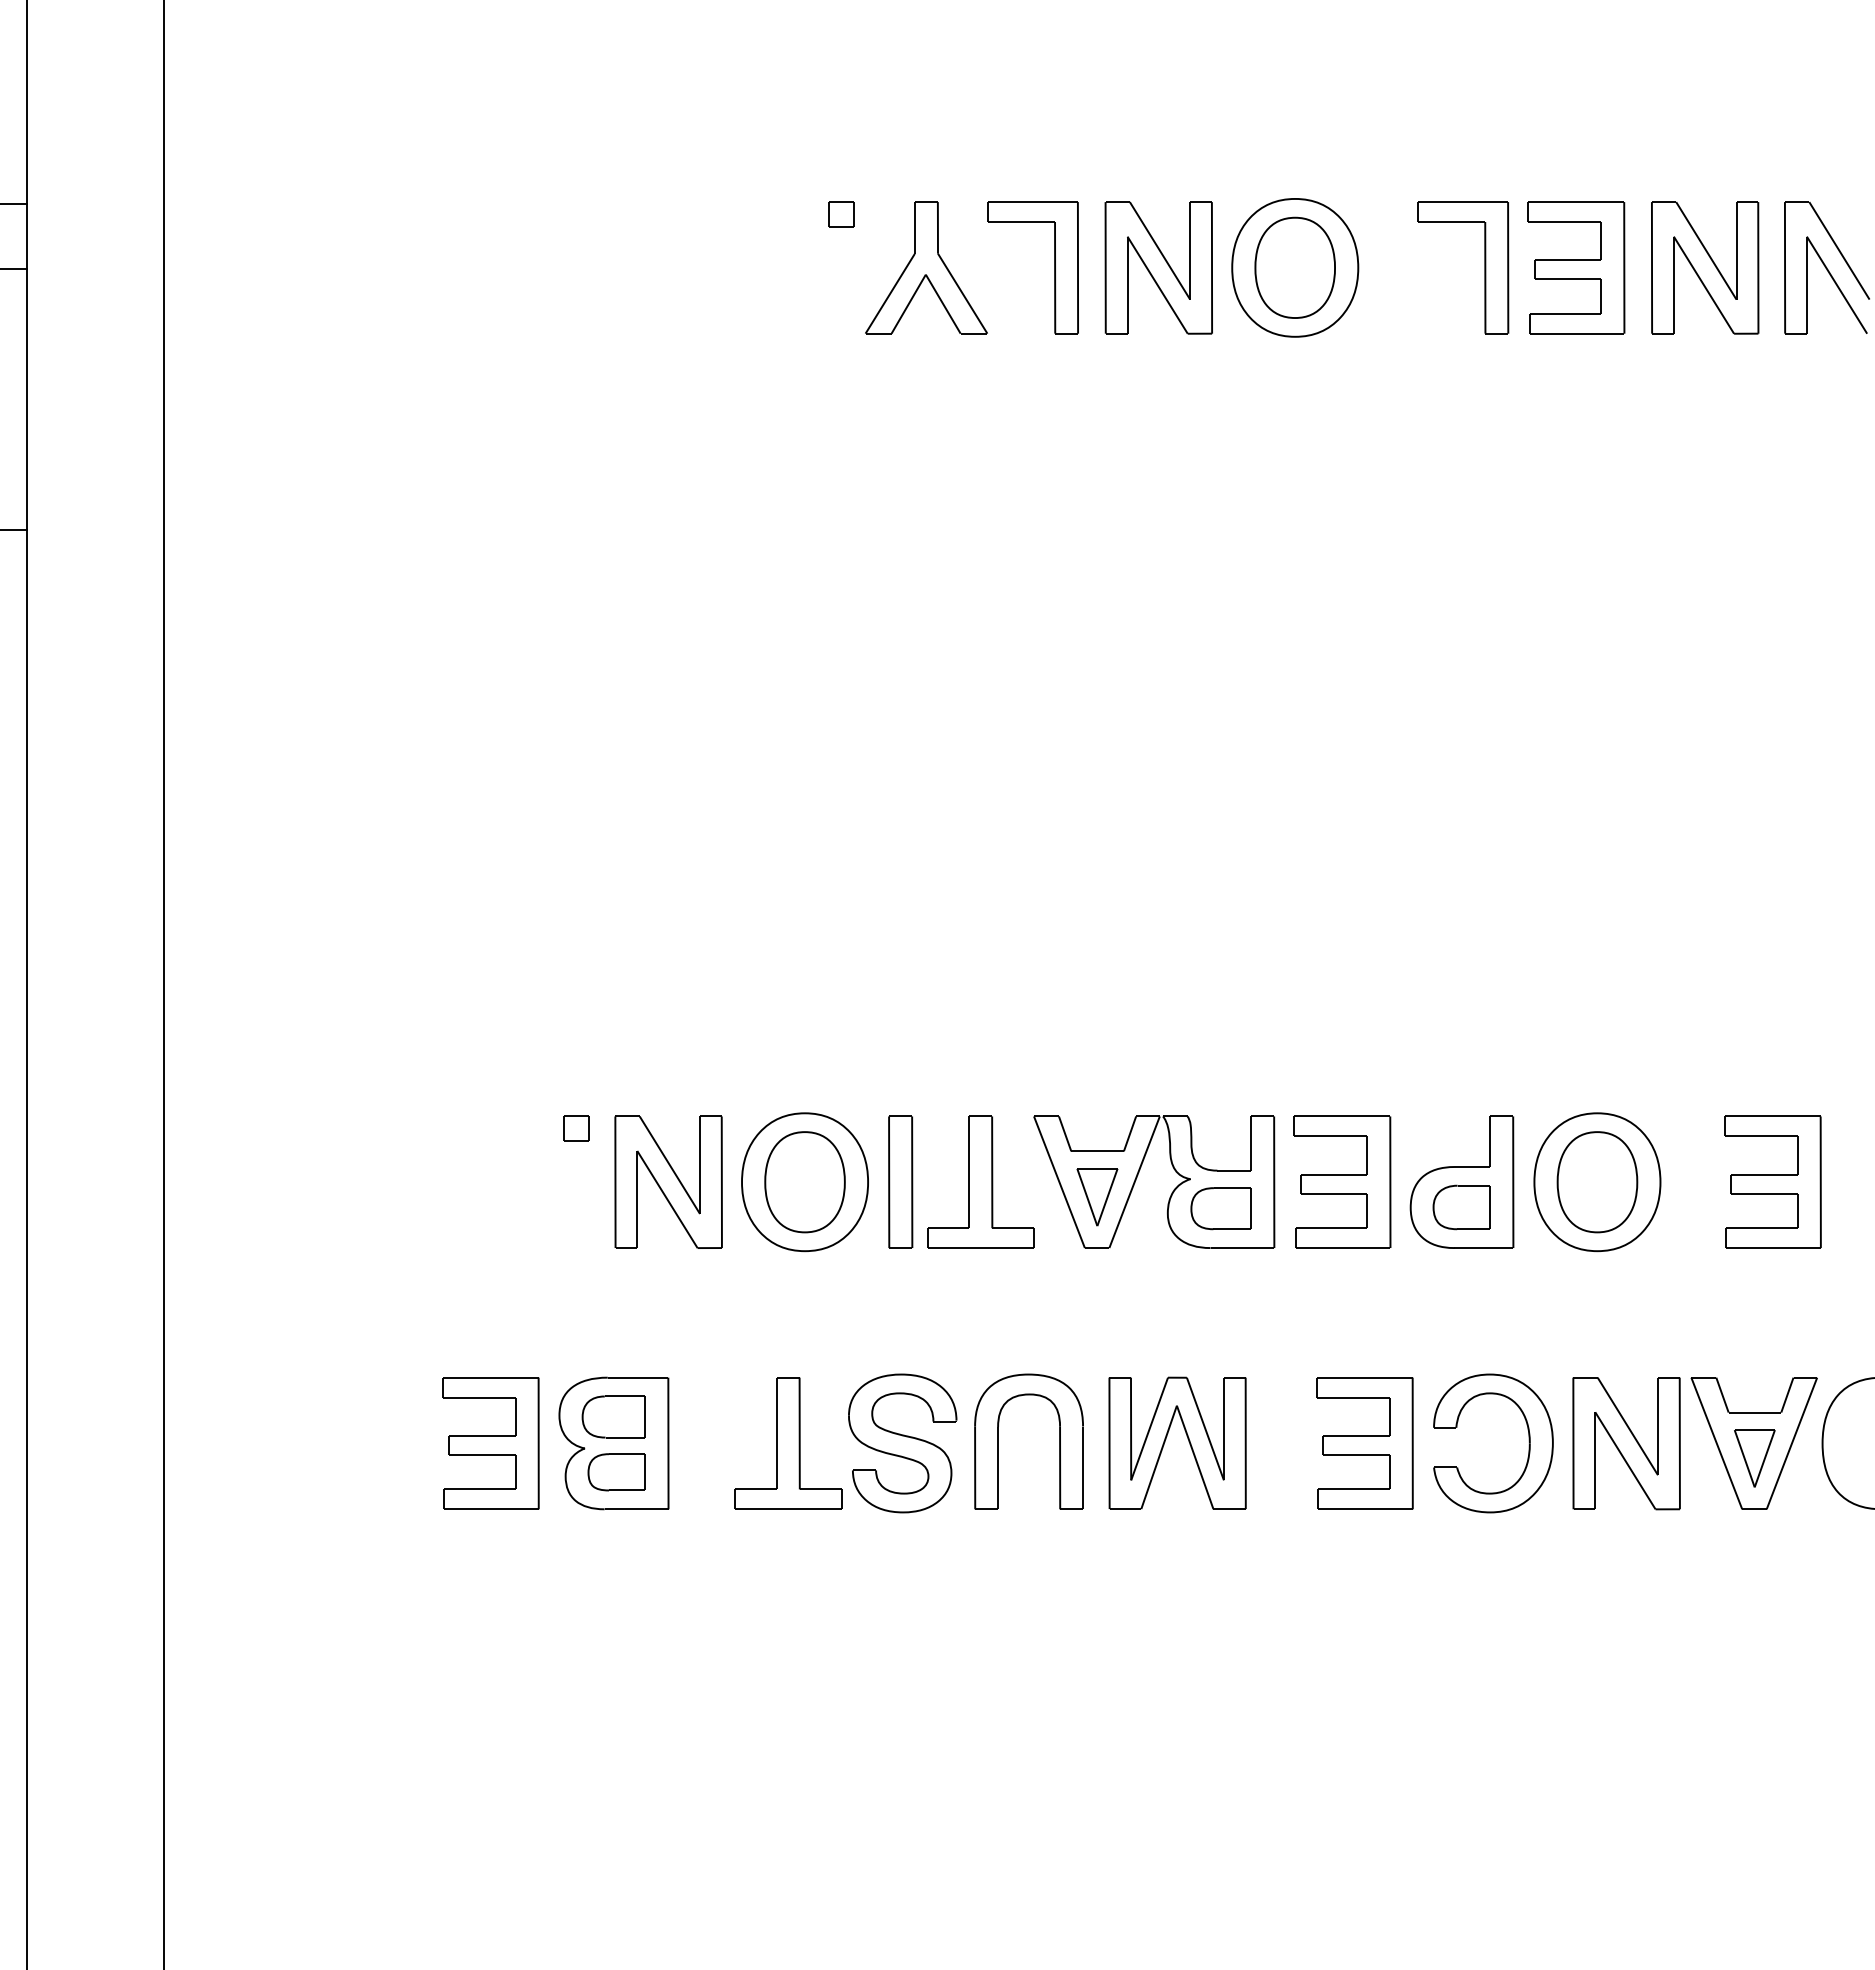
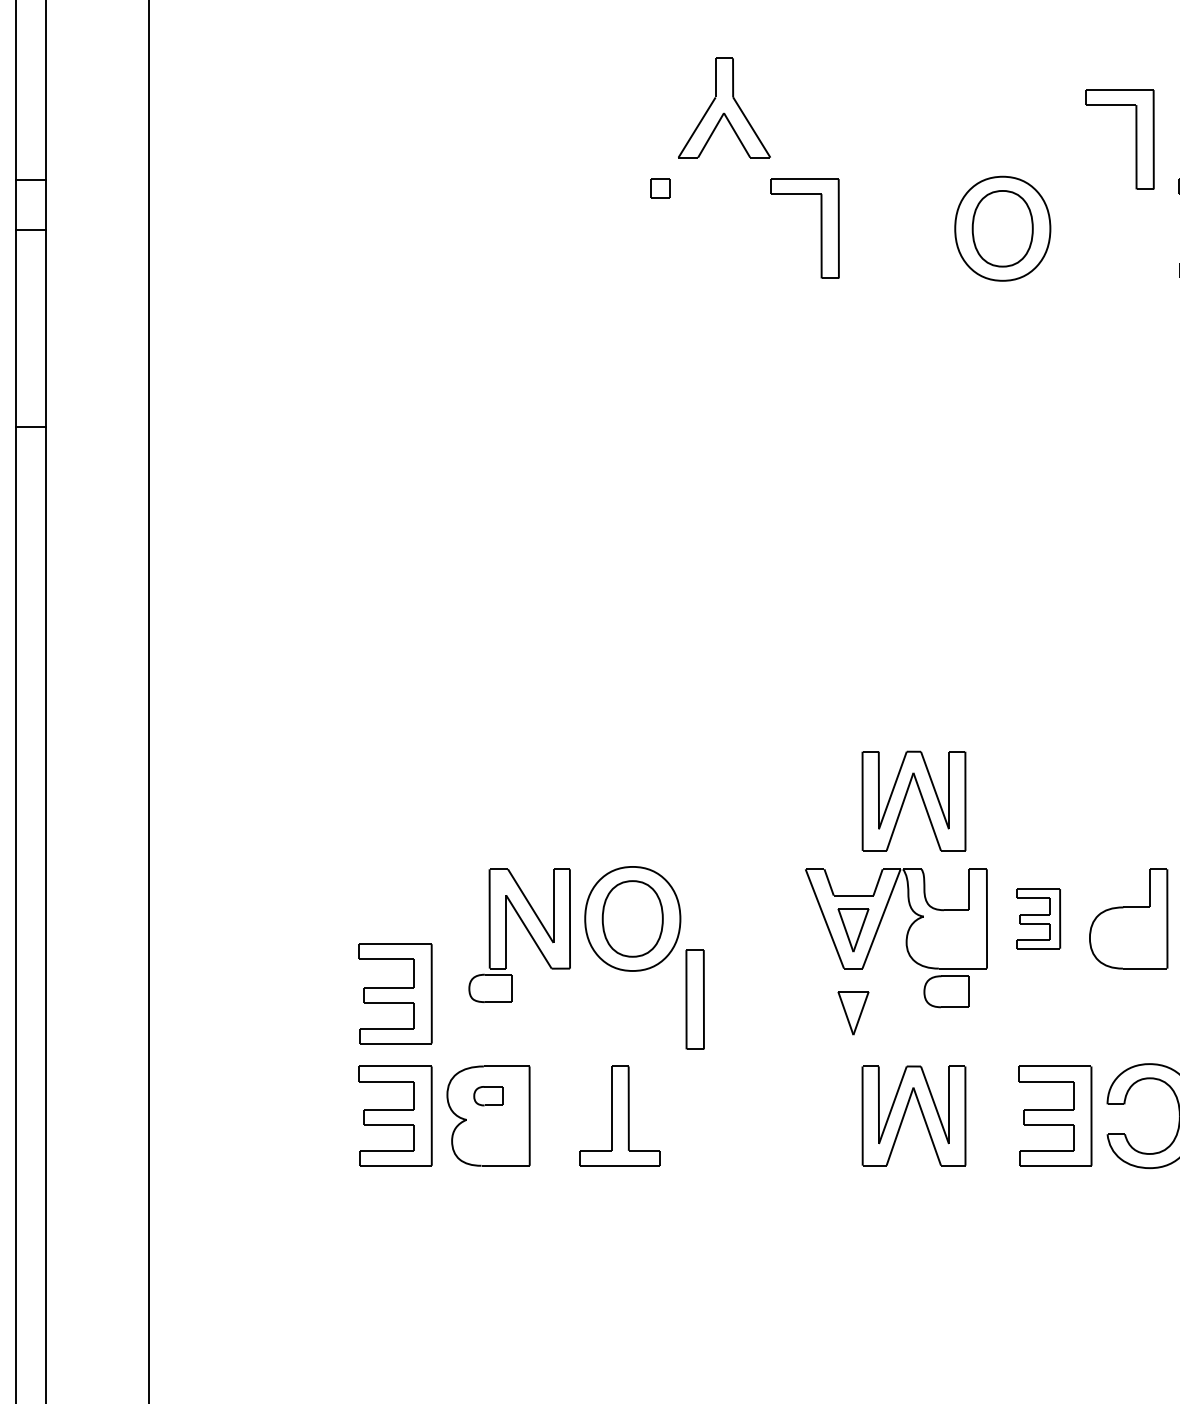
part: (926, 267) -> (724, 107), moved
part: (1158, 267) -> (899, 228), removed
part: (1484, 267) -> (1135, 139), moved
part: (1187, 1022) -> (921, 798), added
part: (576, 1128) -> (460, 878), removed
part: (900, 1181) -> (695, 999), moved
part: (980, 1181) -> (765, 918), removed
part: (1342, 1181) -> (1038, 918), size x0.6
part: (1461, 1207) -> (1128, 938), removed
part: (1220, 1208) -> (946, 991), moved
part: (490, 1281) -> (395, 993), added
part: (1097, 1307) -> (853, 1013), added
part: (613, 1416) -> (488, 1095), size x0.6
part: (998, 1441) -> (778, 1114), removed
part: (902, 1443) -> (706, 1116), removed
part: (616, 1472) -> (490, 988), moved

